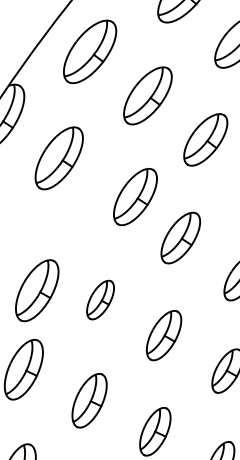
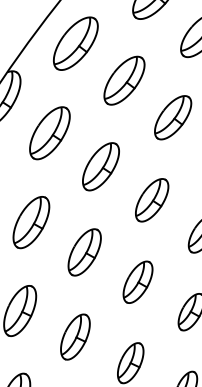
part: (134, 196) -> (100, 166), moved
part: (37, 290) -> (31, 222), moved
part: (100, 300) -> (84, 252), size x1.43

